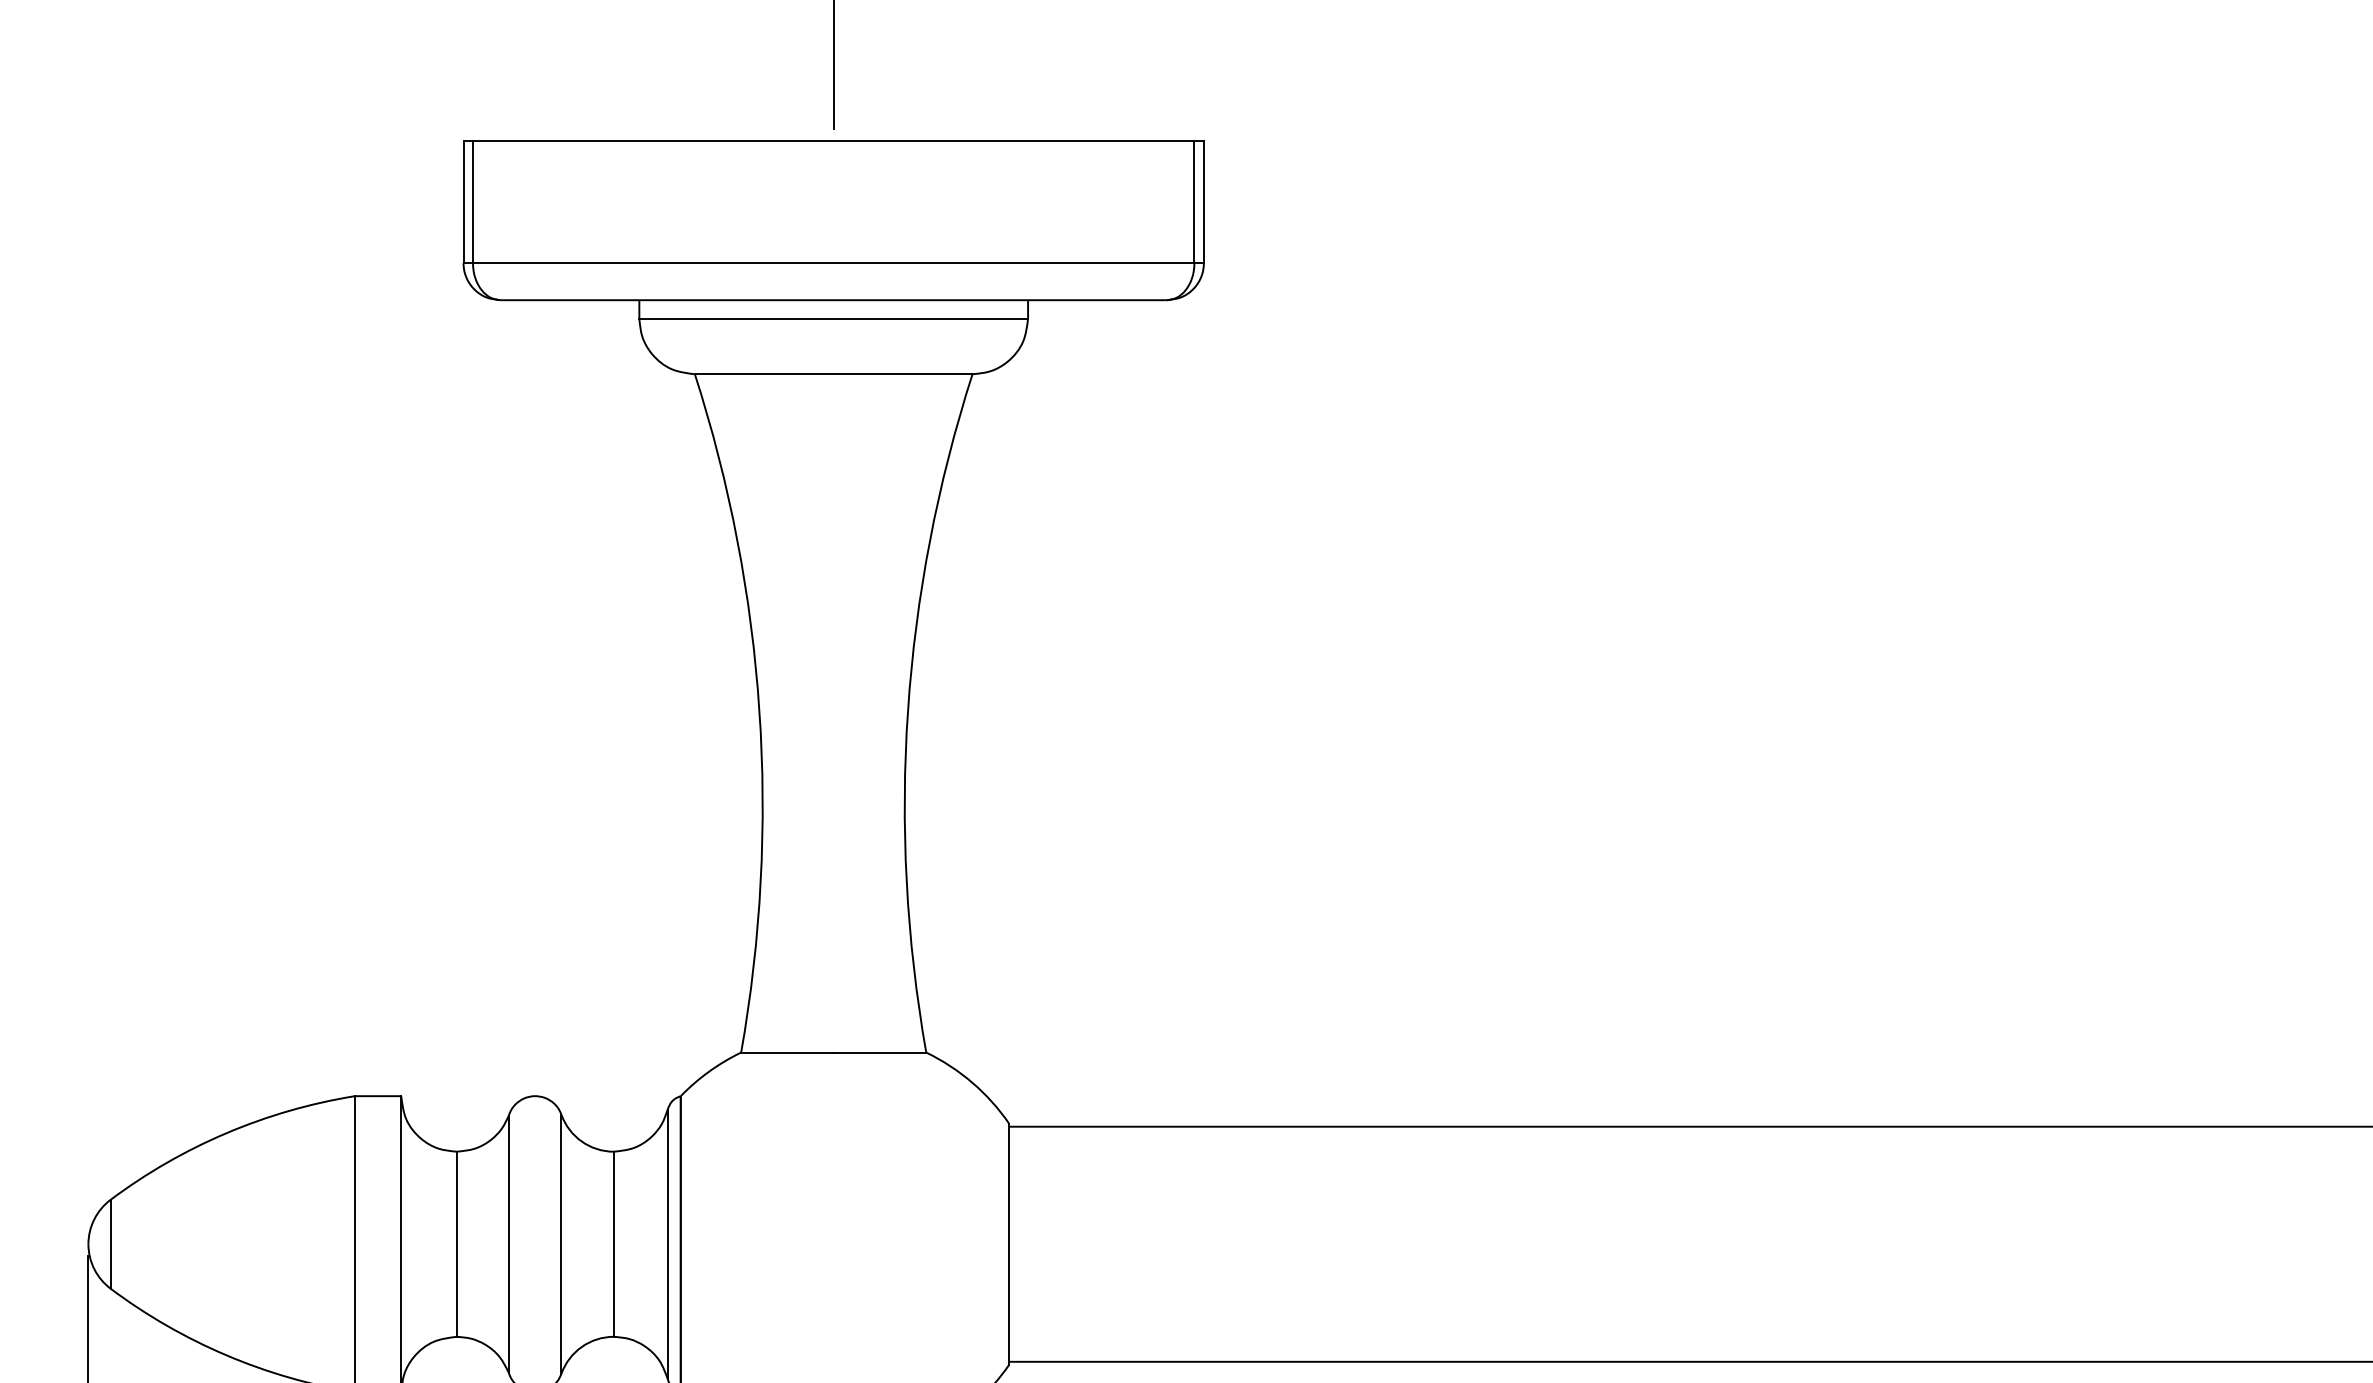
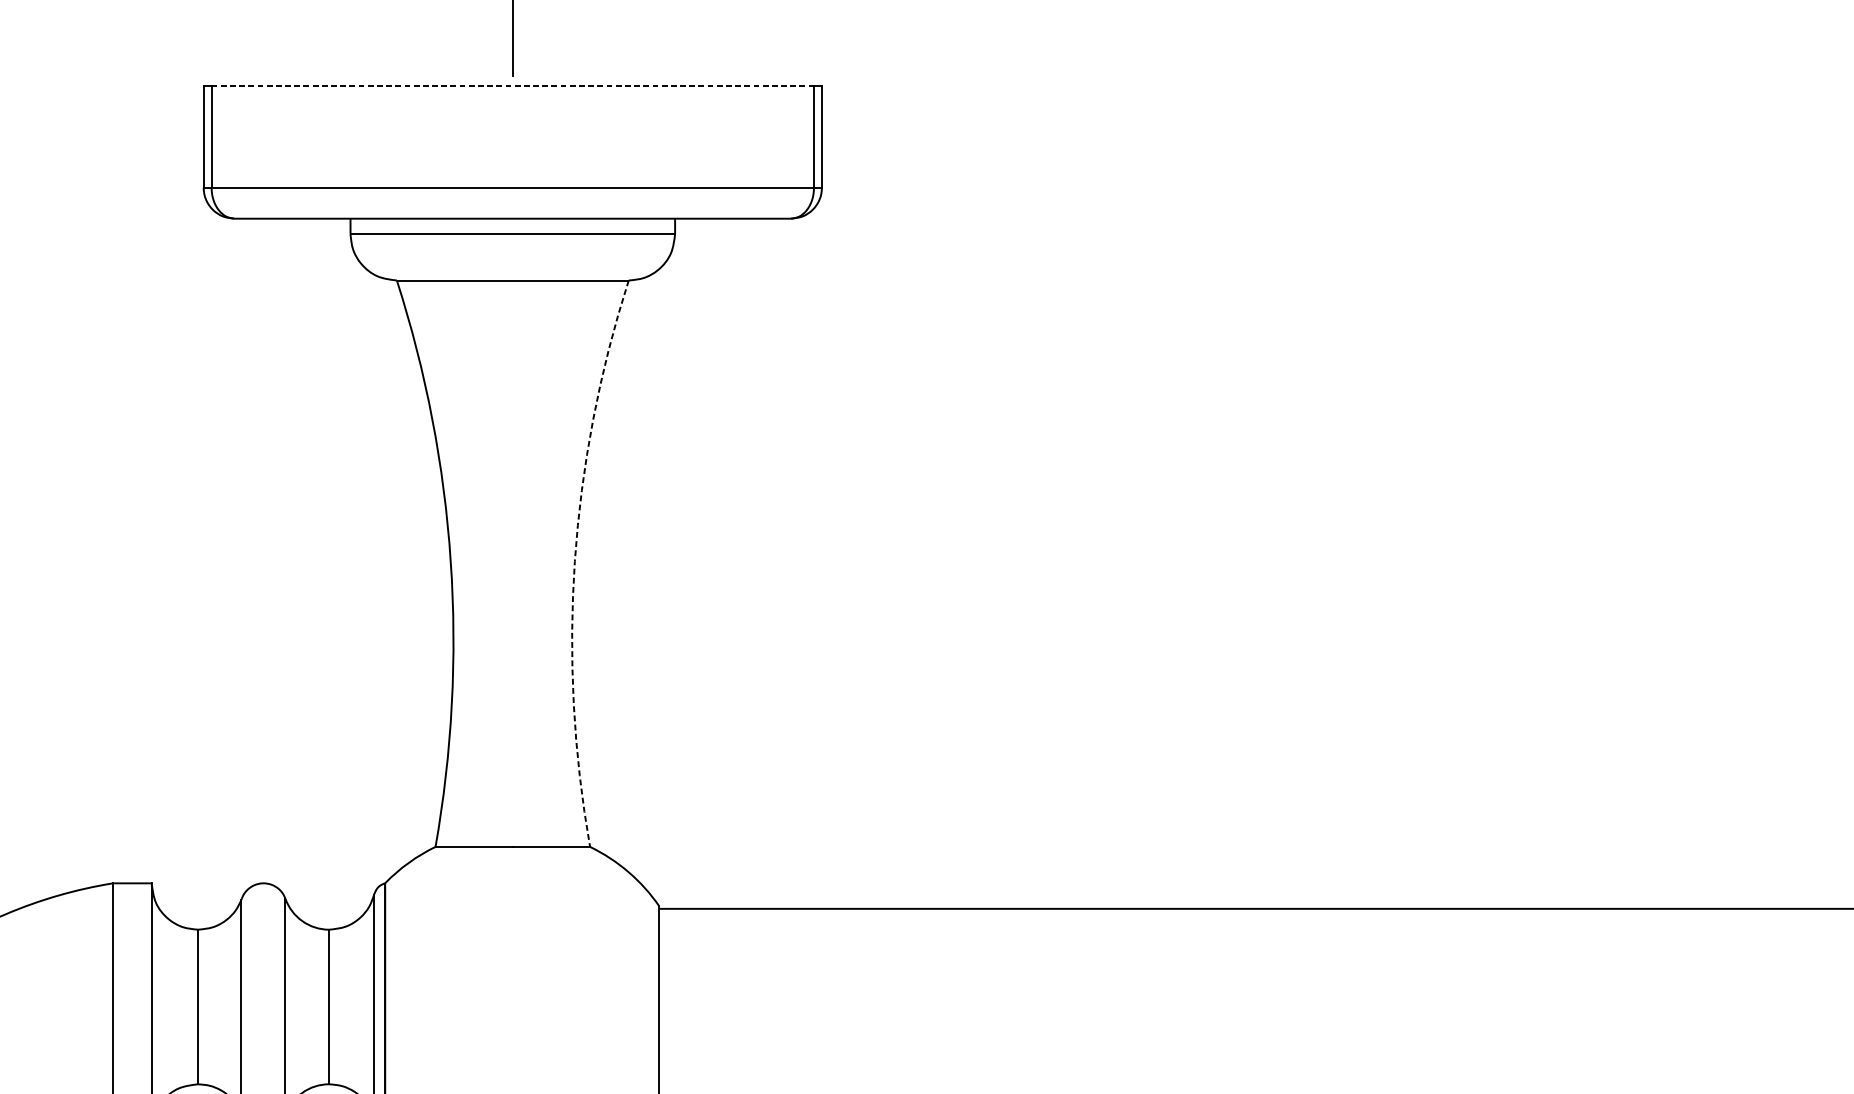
line: (833, 141) -> (512, 86), solid -> dashed
arc: (908, 710) -> (575, 561), solid -> dashed

